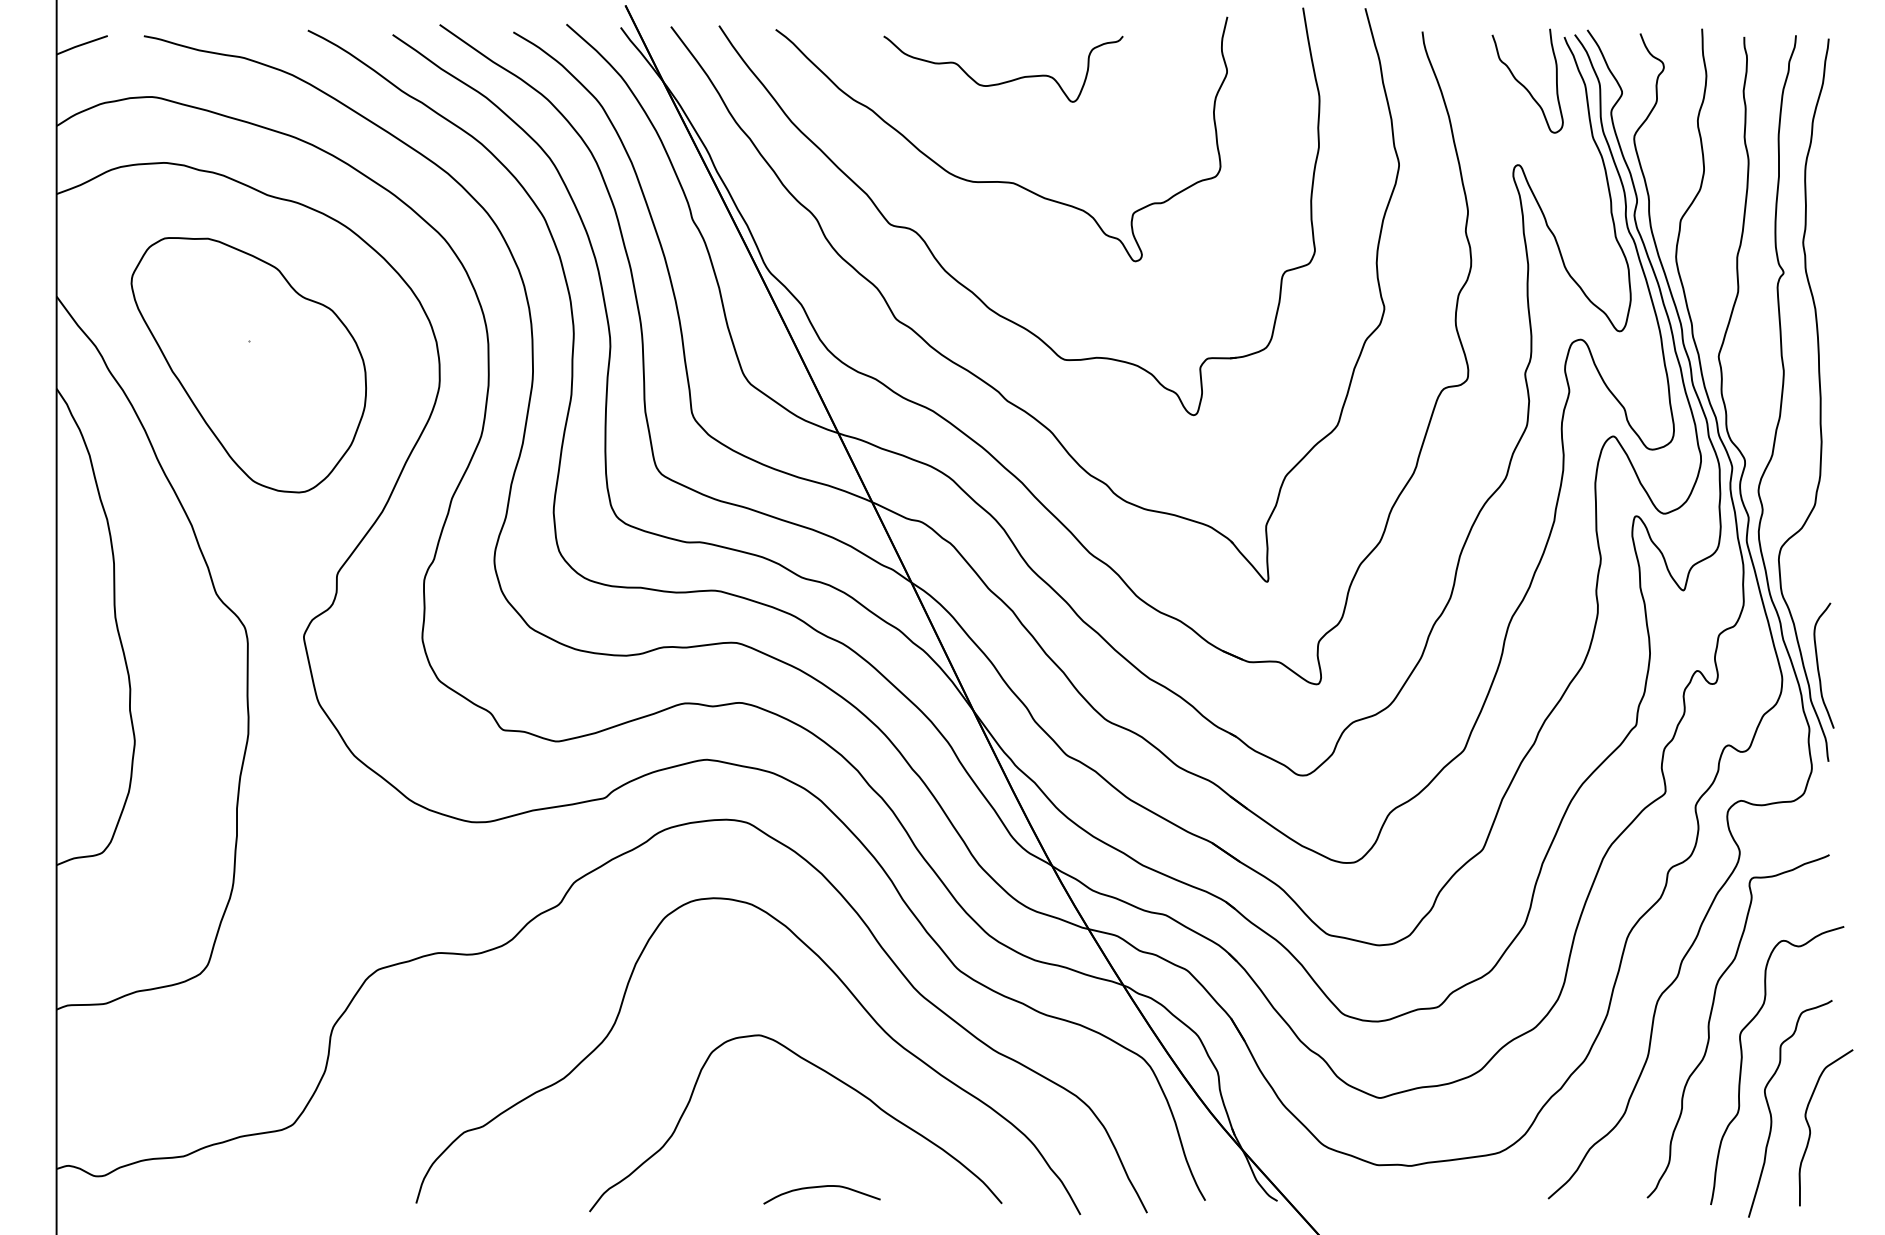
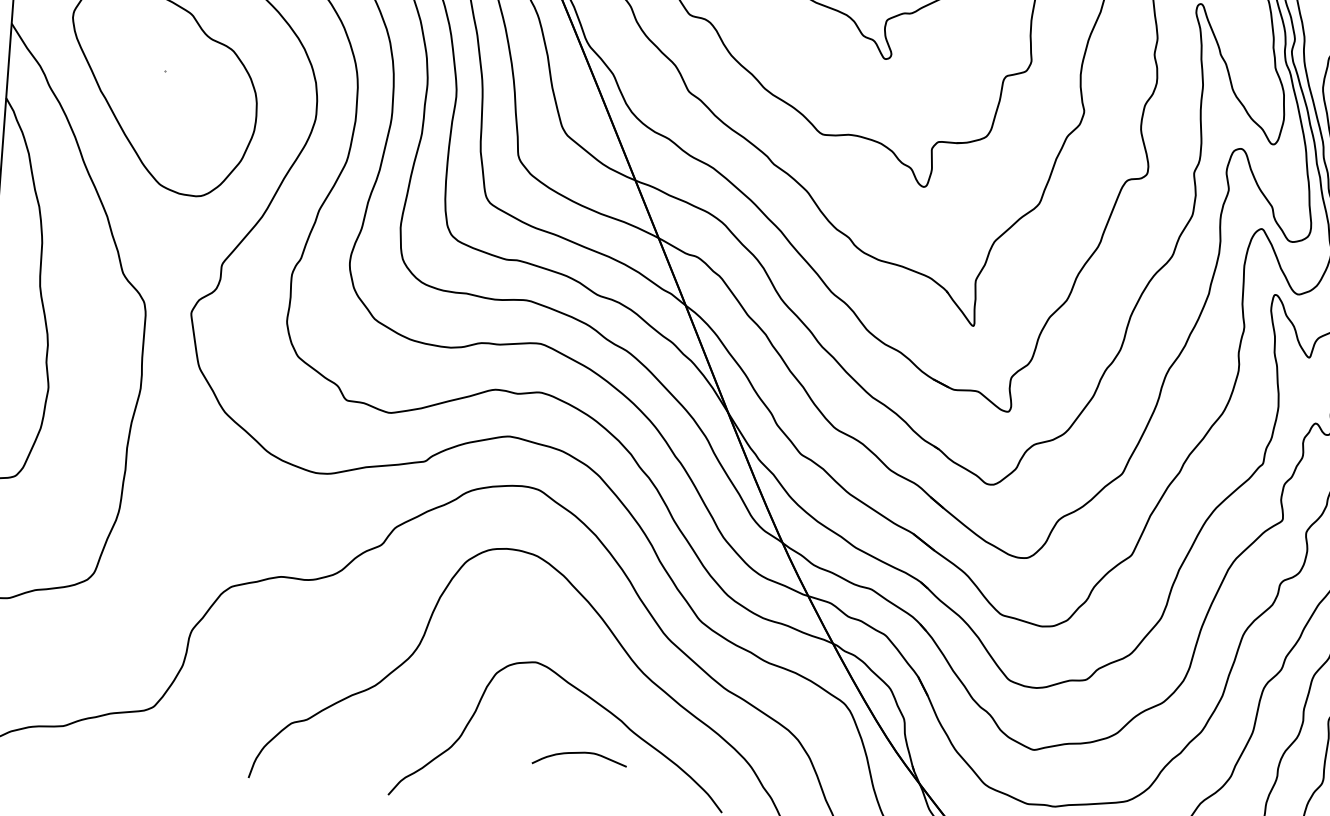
curve: (821, 1187) -> (579, 753), moved

